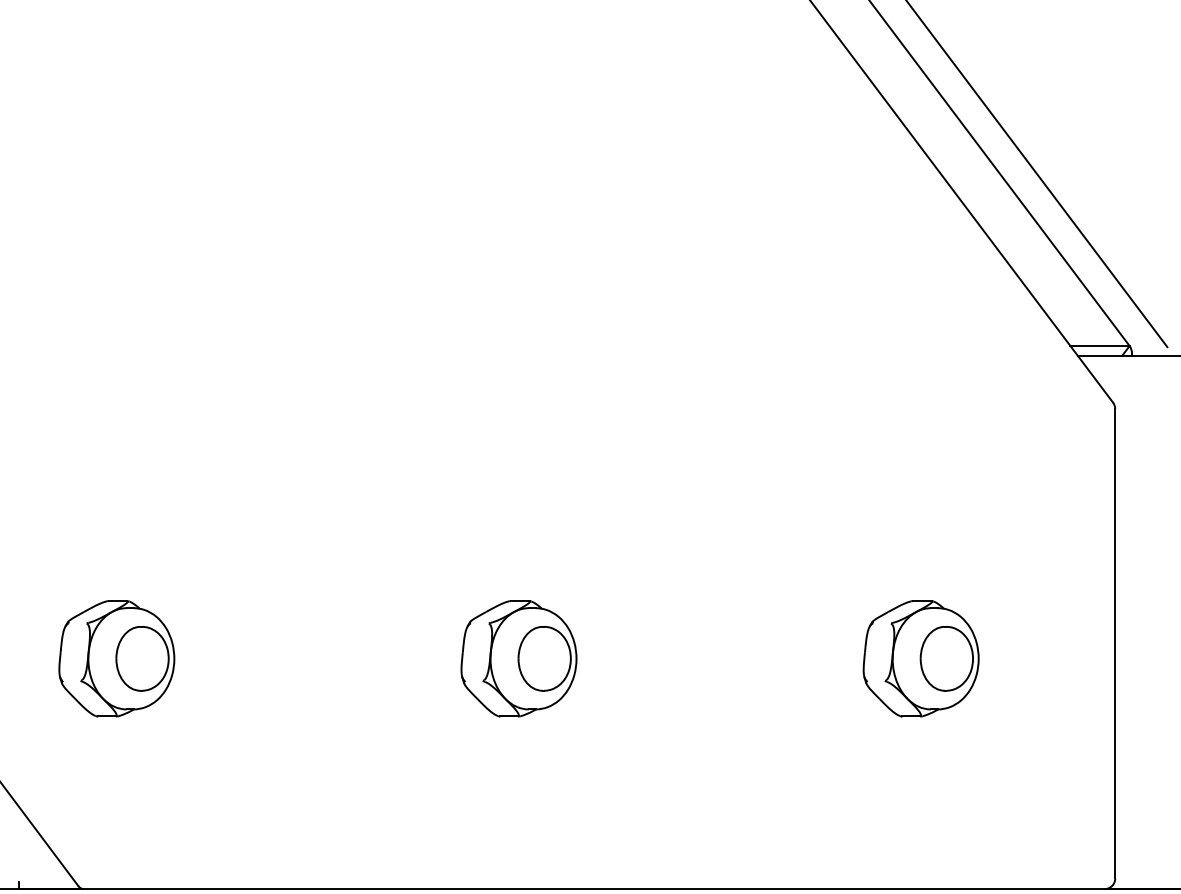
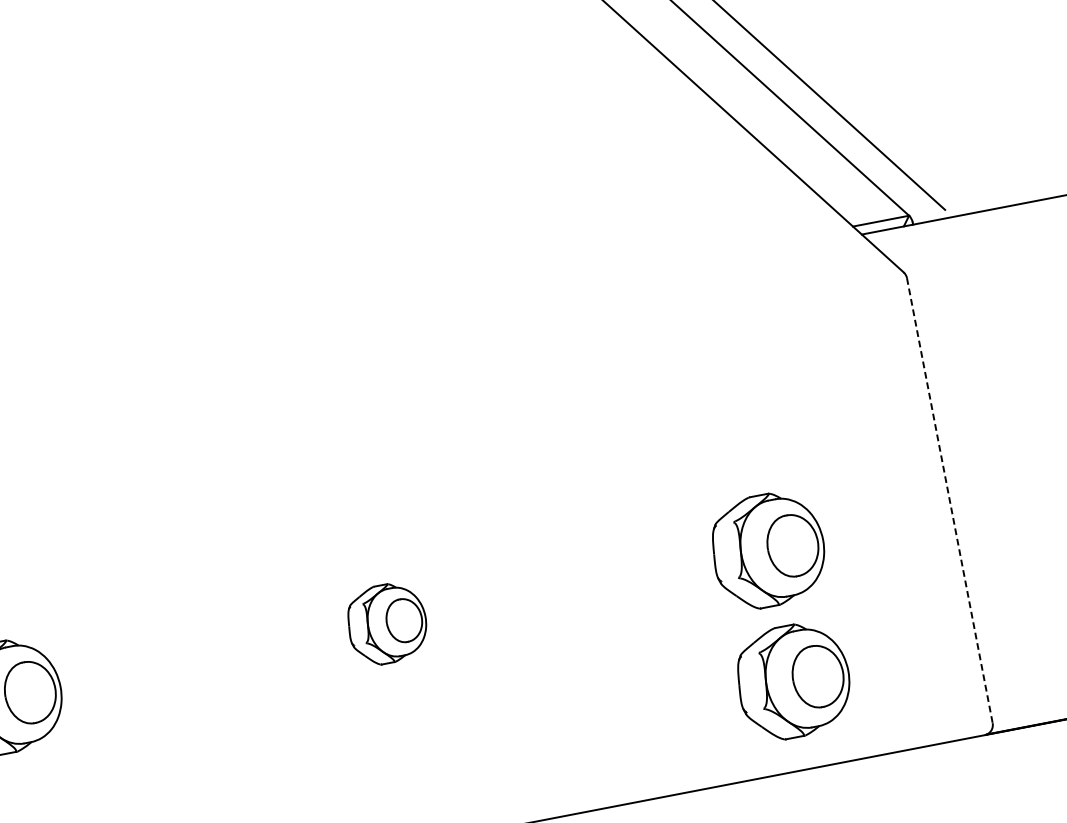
line: (1115, 643) -> (950, 500), solid -> dashed
part: (518, 658) -> (386, 623), size x0.7
part: (920, 796) -> (793, 681), added

